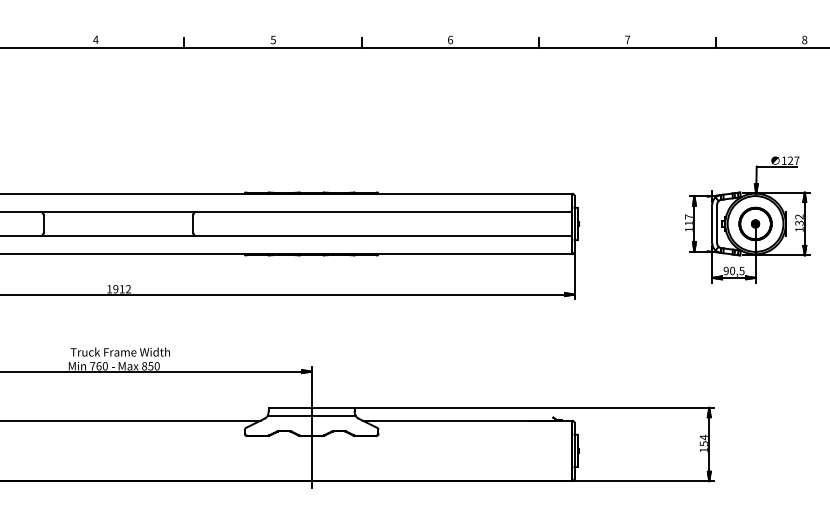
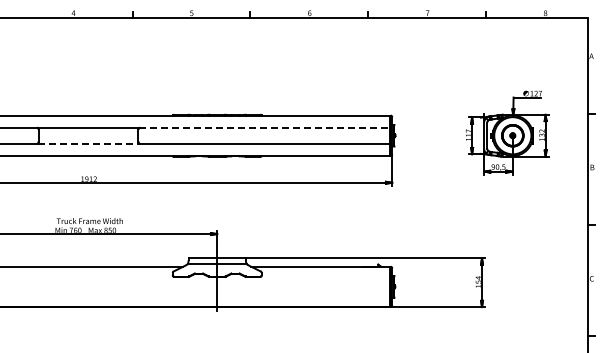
line: (384, 211) -> (265, 127), solid -> dashed
line: (118, 235) -> (88, 143), solid -> dashed

